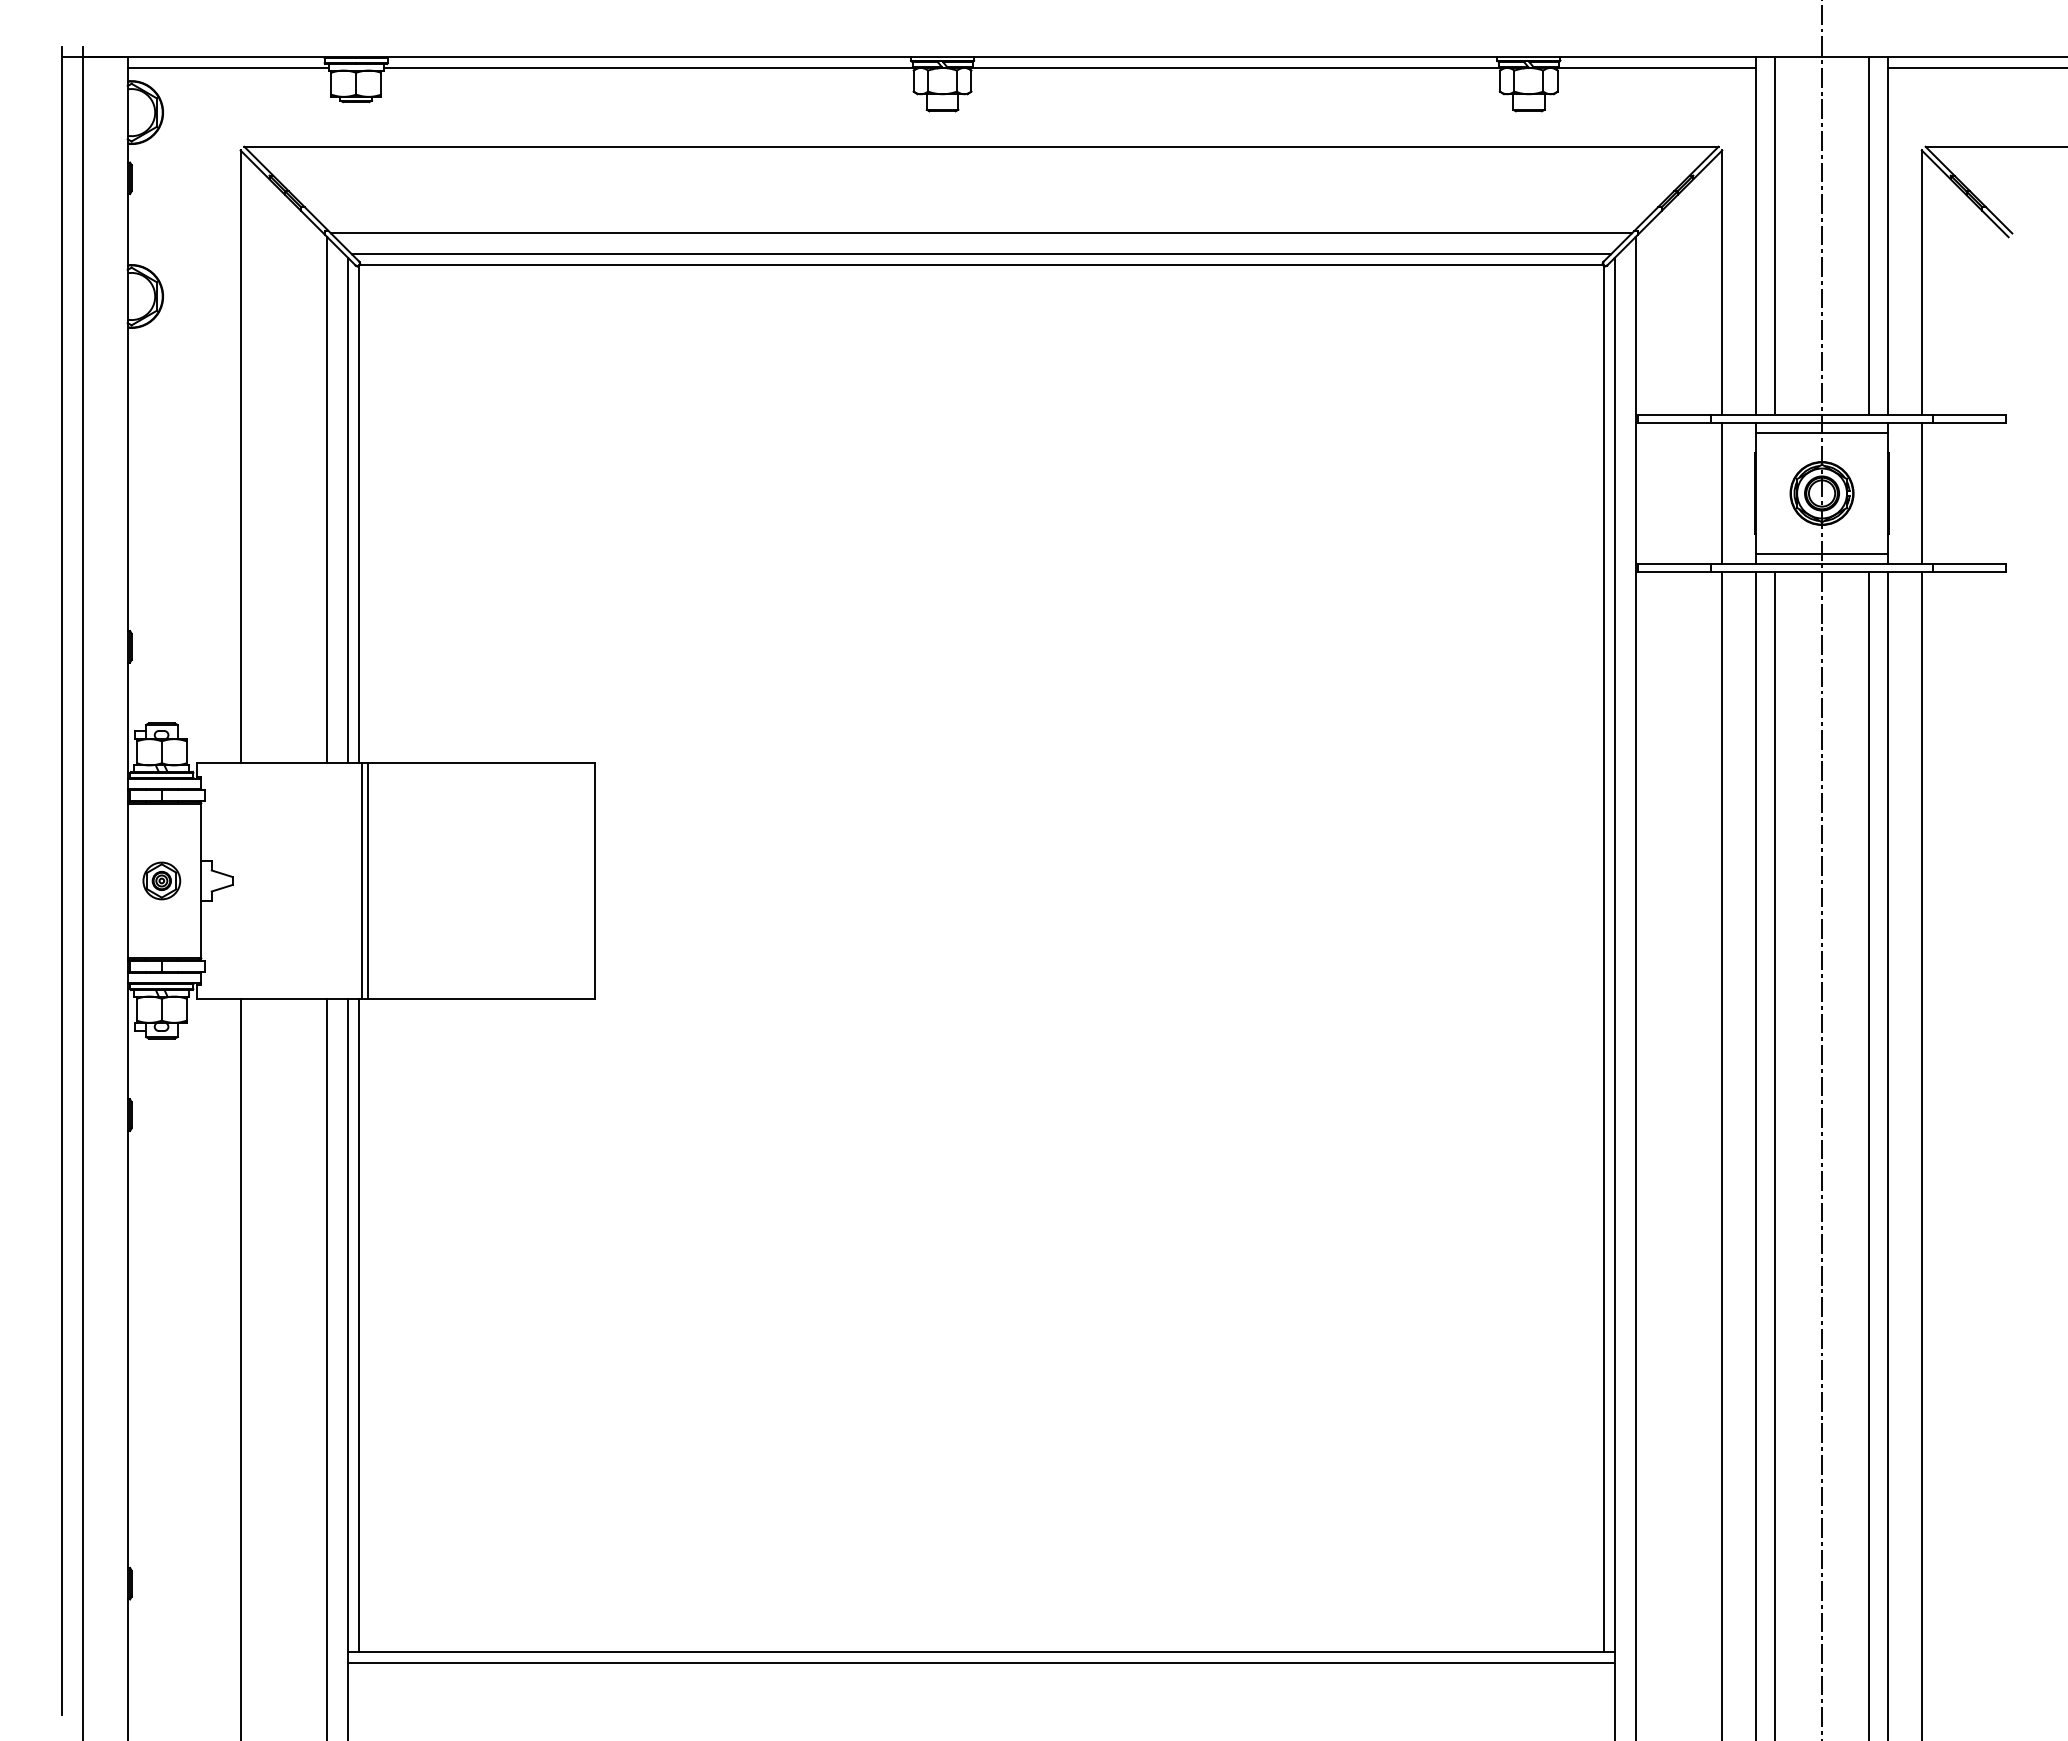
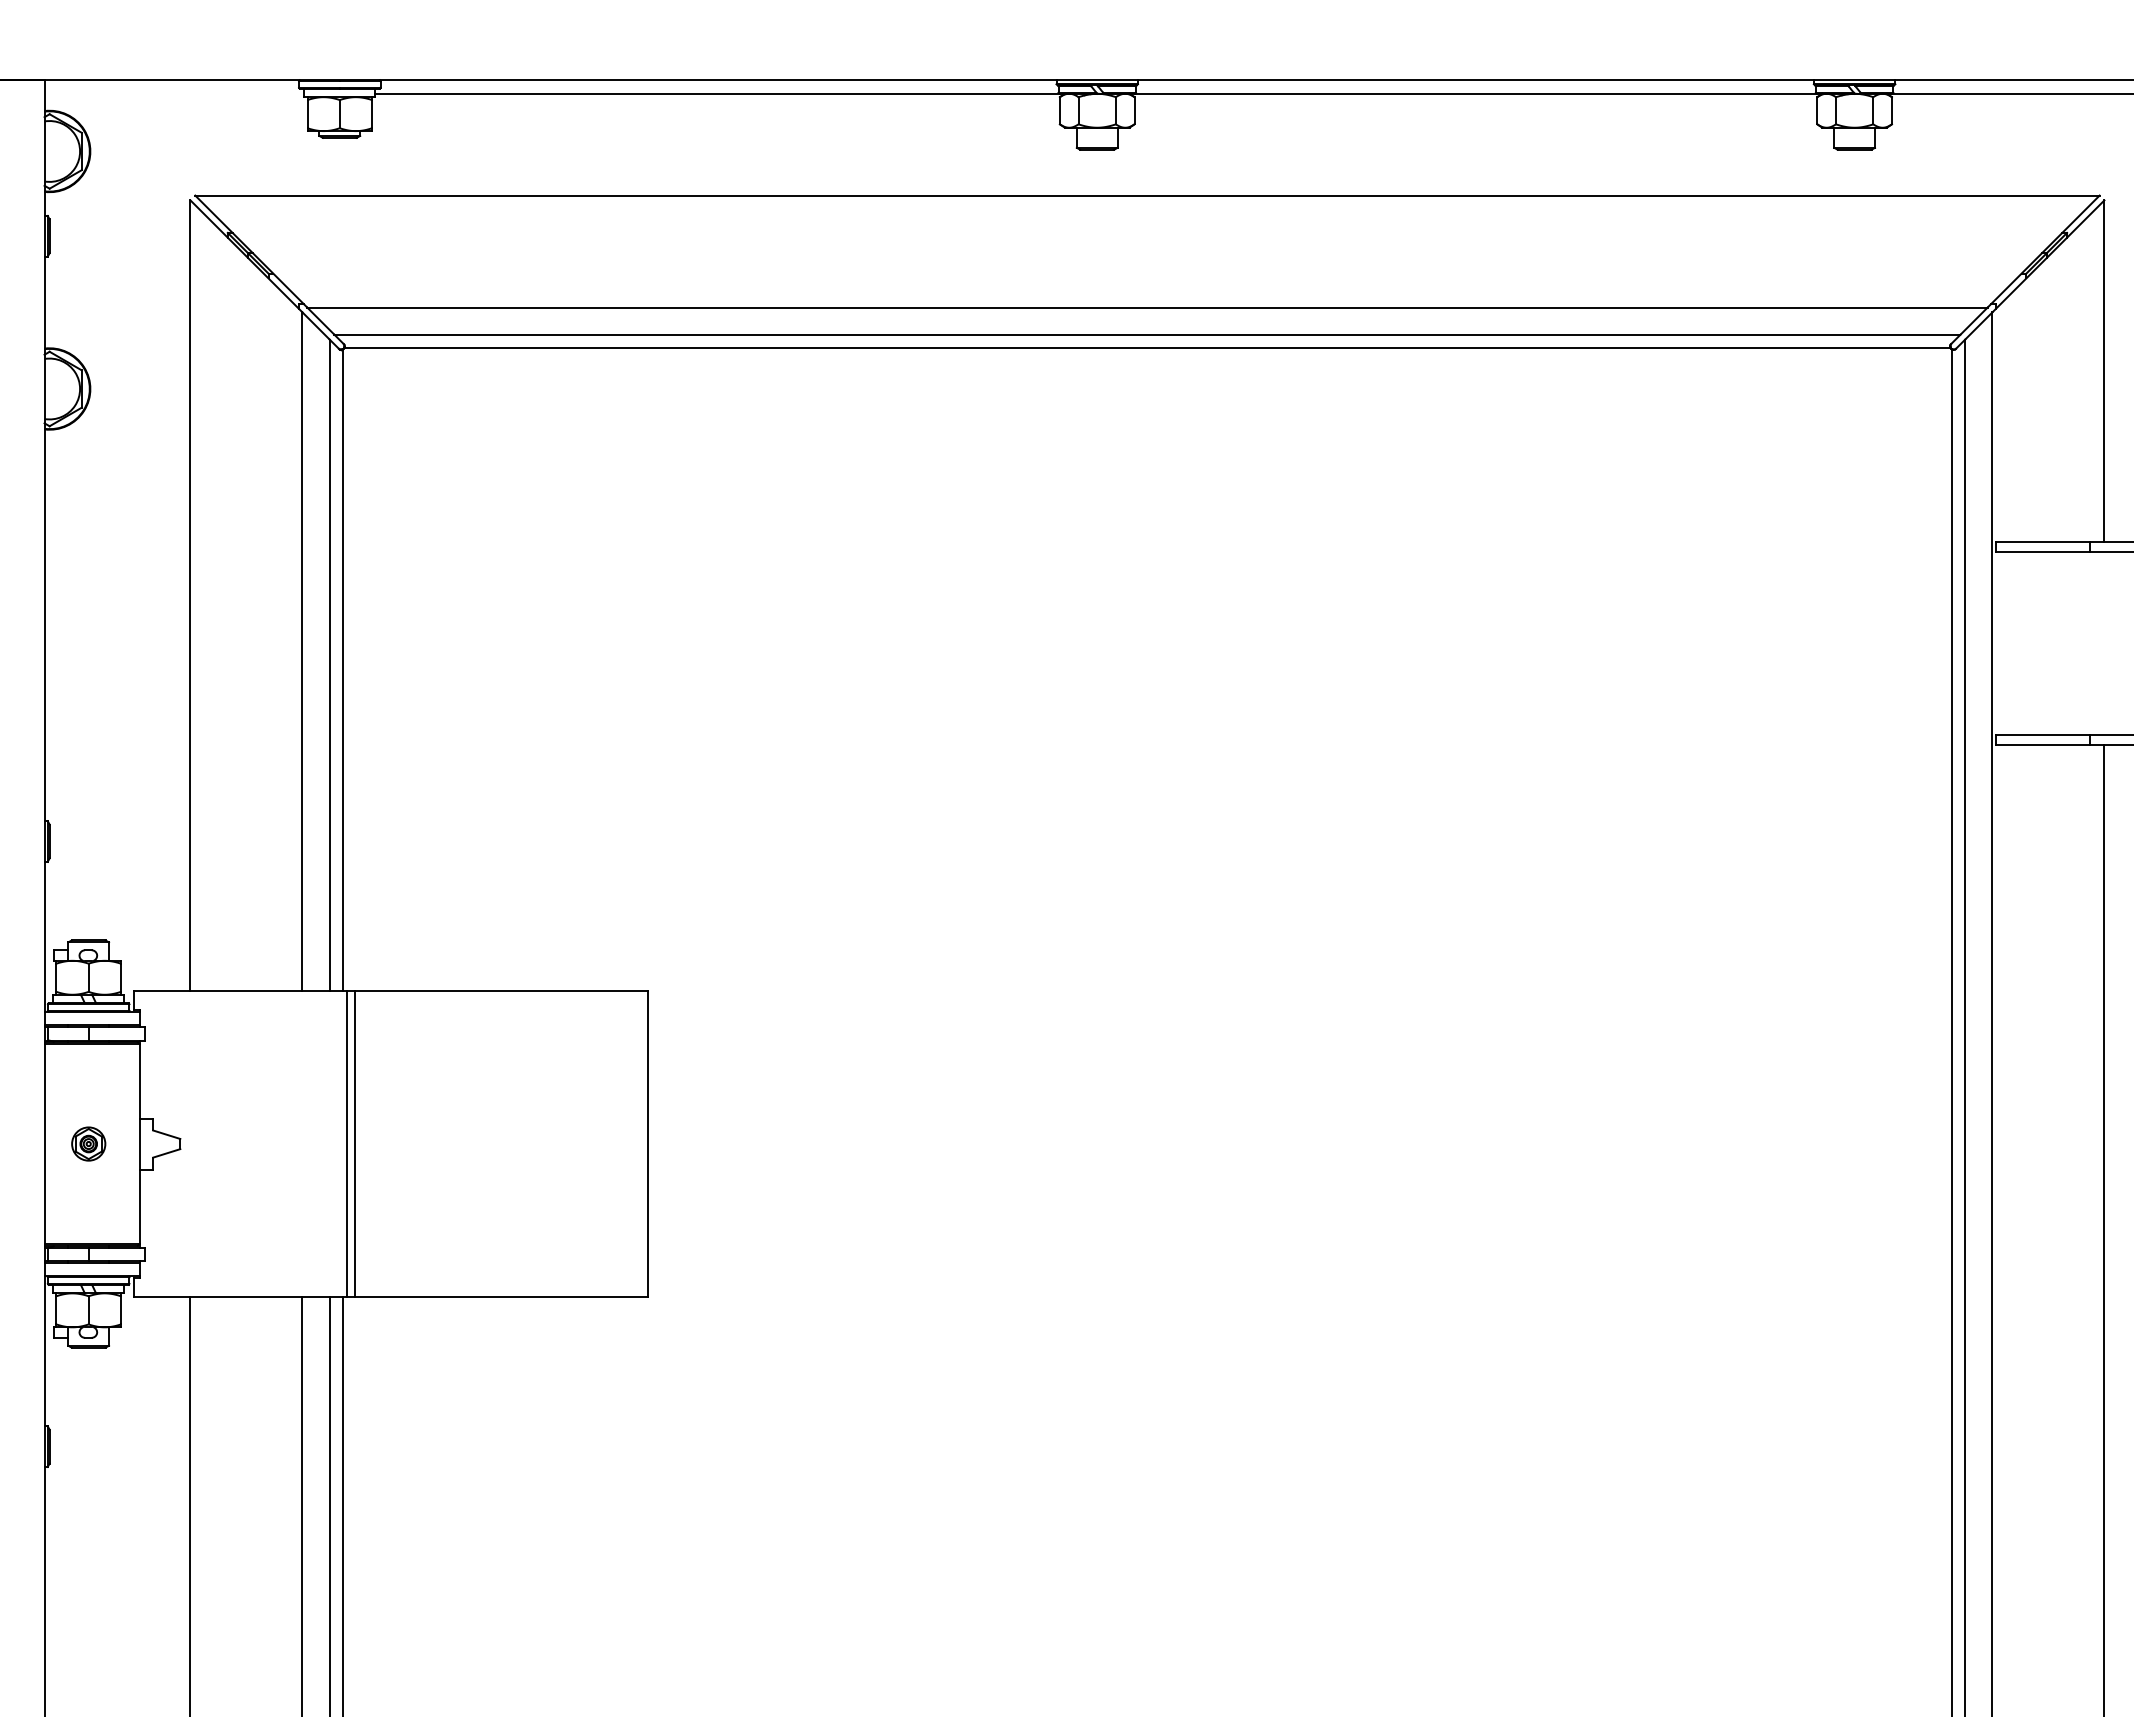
line: (227, 67) -> (173, 93), removed
line: (1722, 493) -> (2104, 643), removed
part: (161, 880) -> (88, 1143), size x0.7

